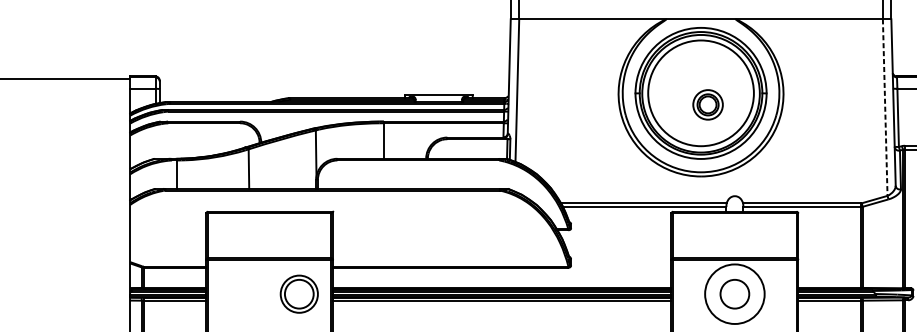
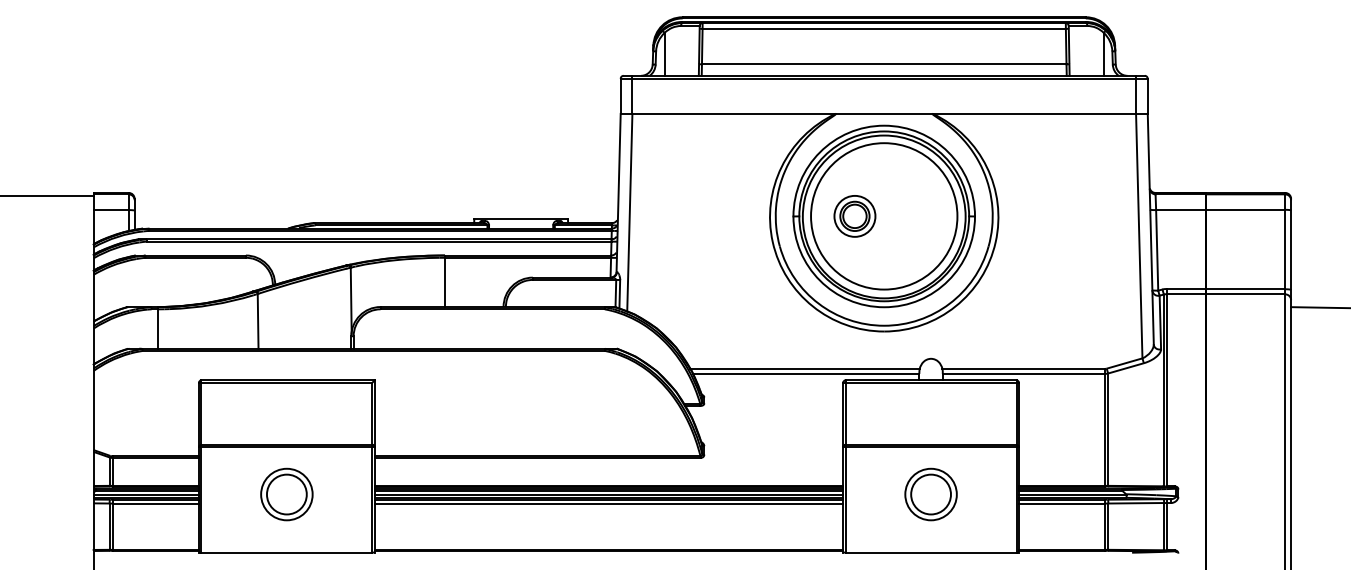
part: (707, 104) -> (854, 216), moved
line: (885, 107) -> (1139, 236), dashed -> solid
part: (299, 294) -> (286, 494), moved
circle: (734, 294) -> (930, 494), size x0.62

